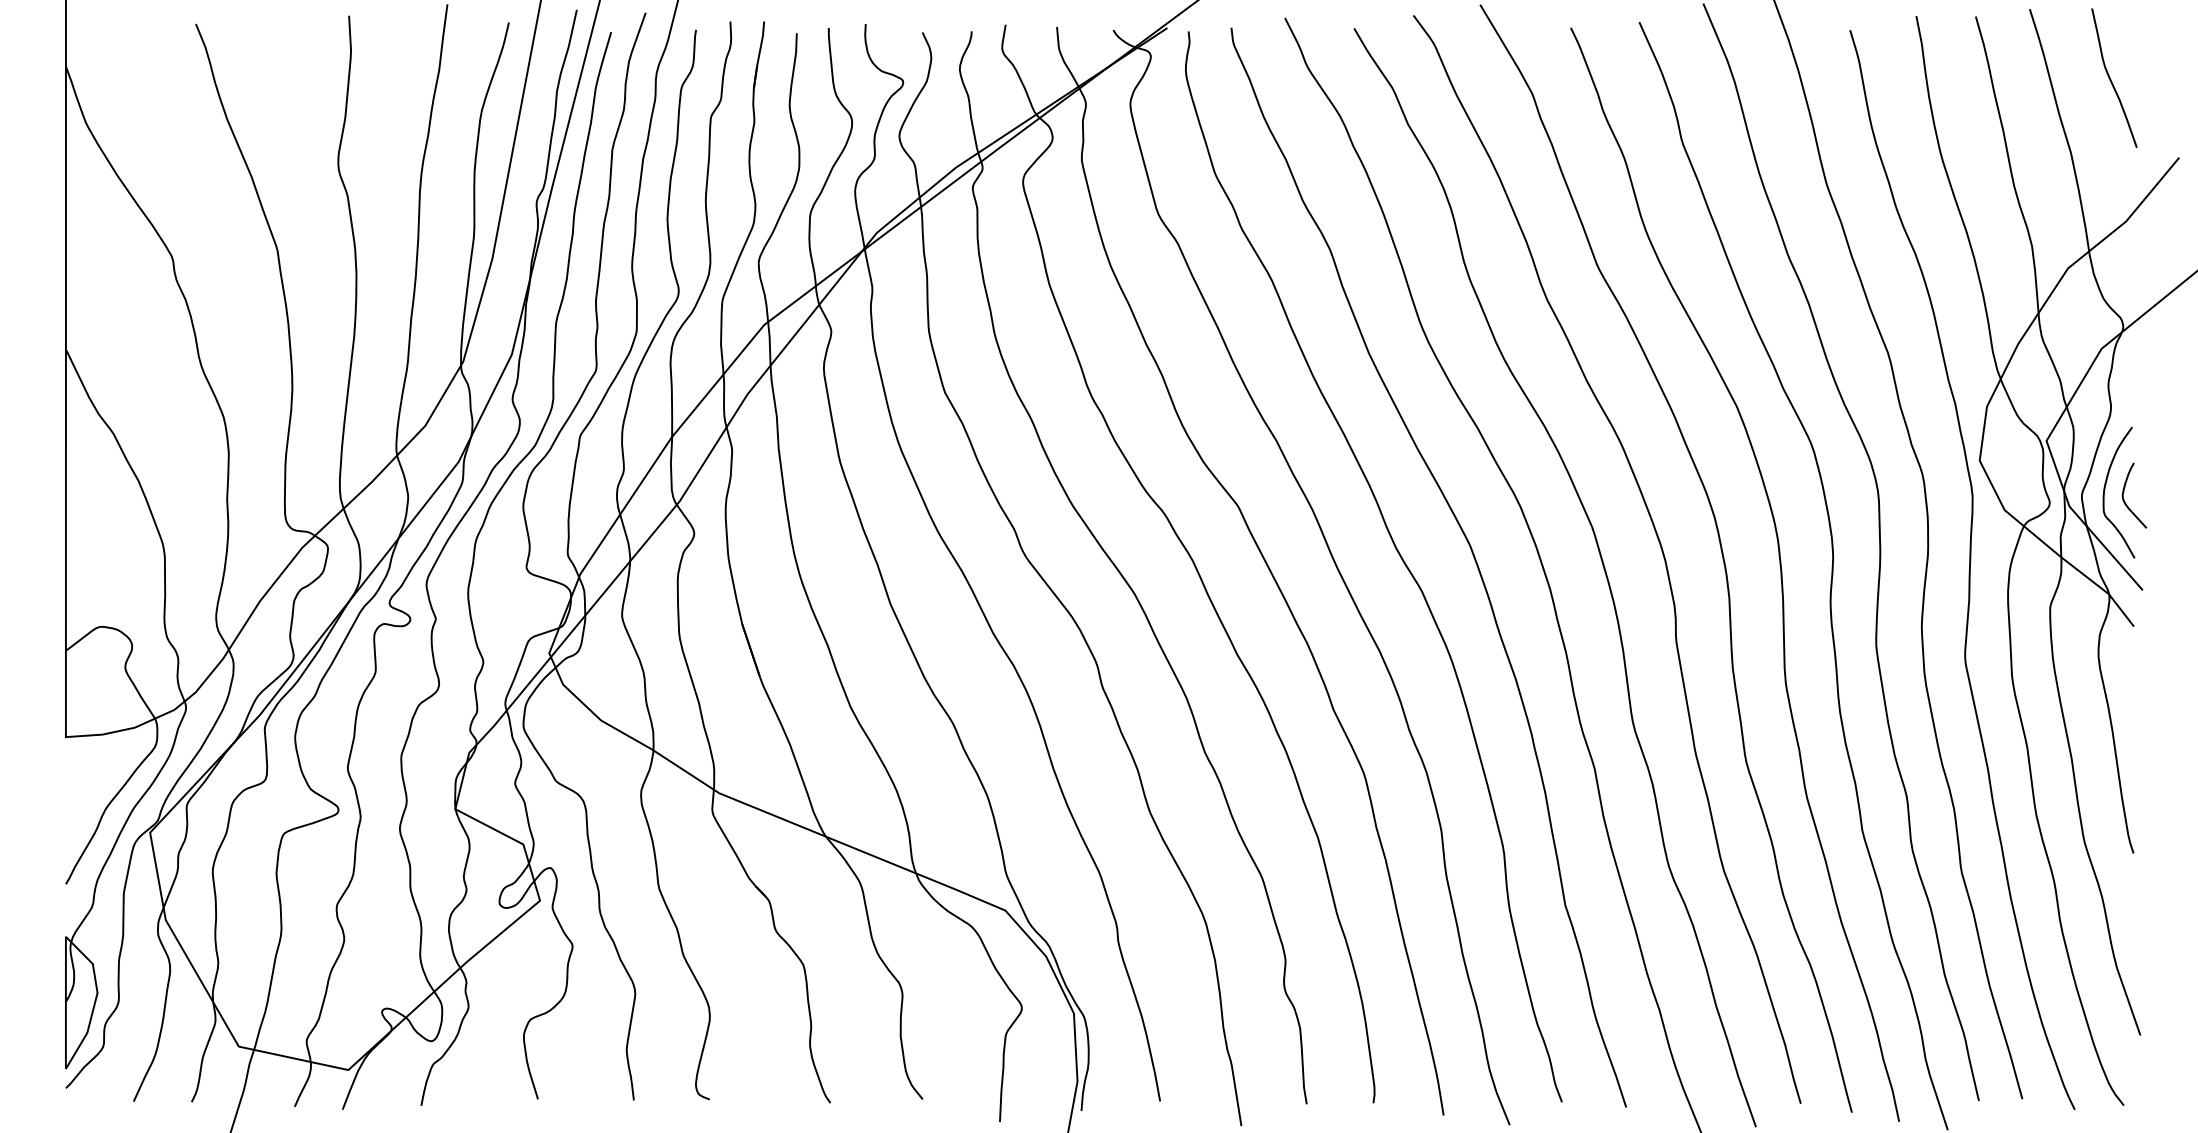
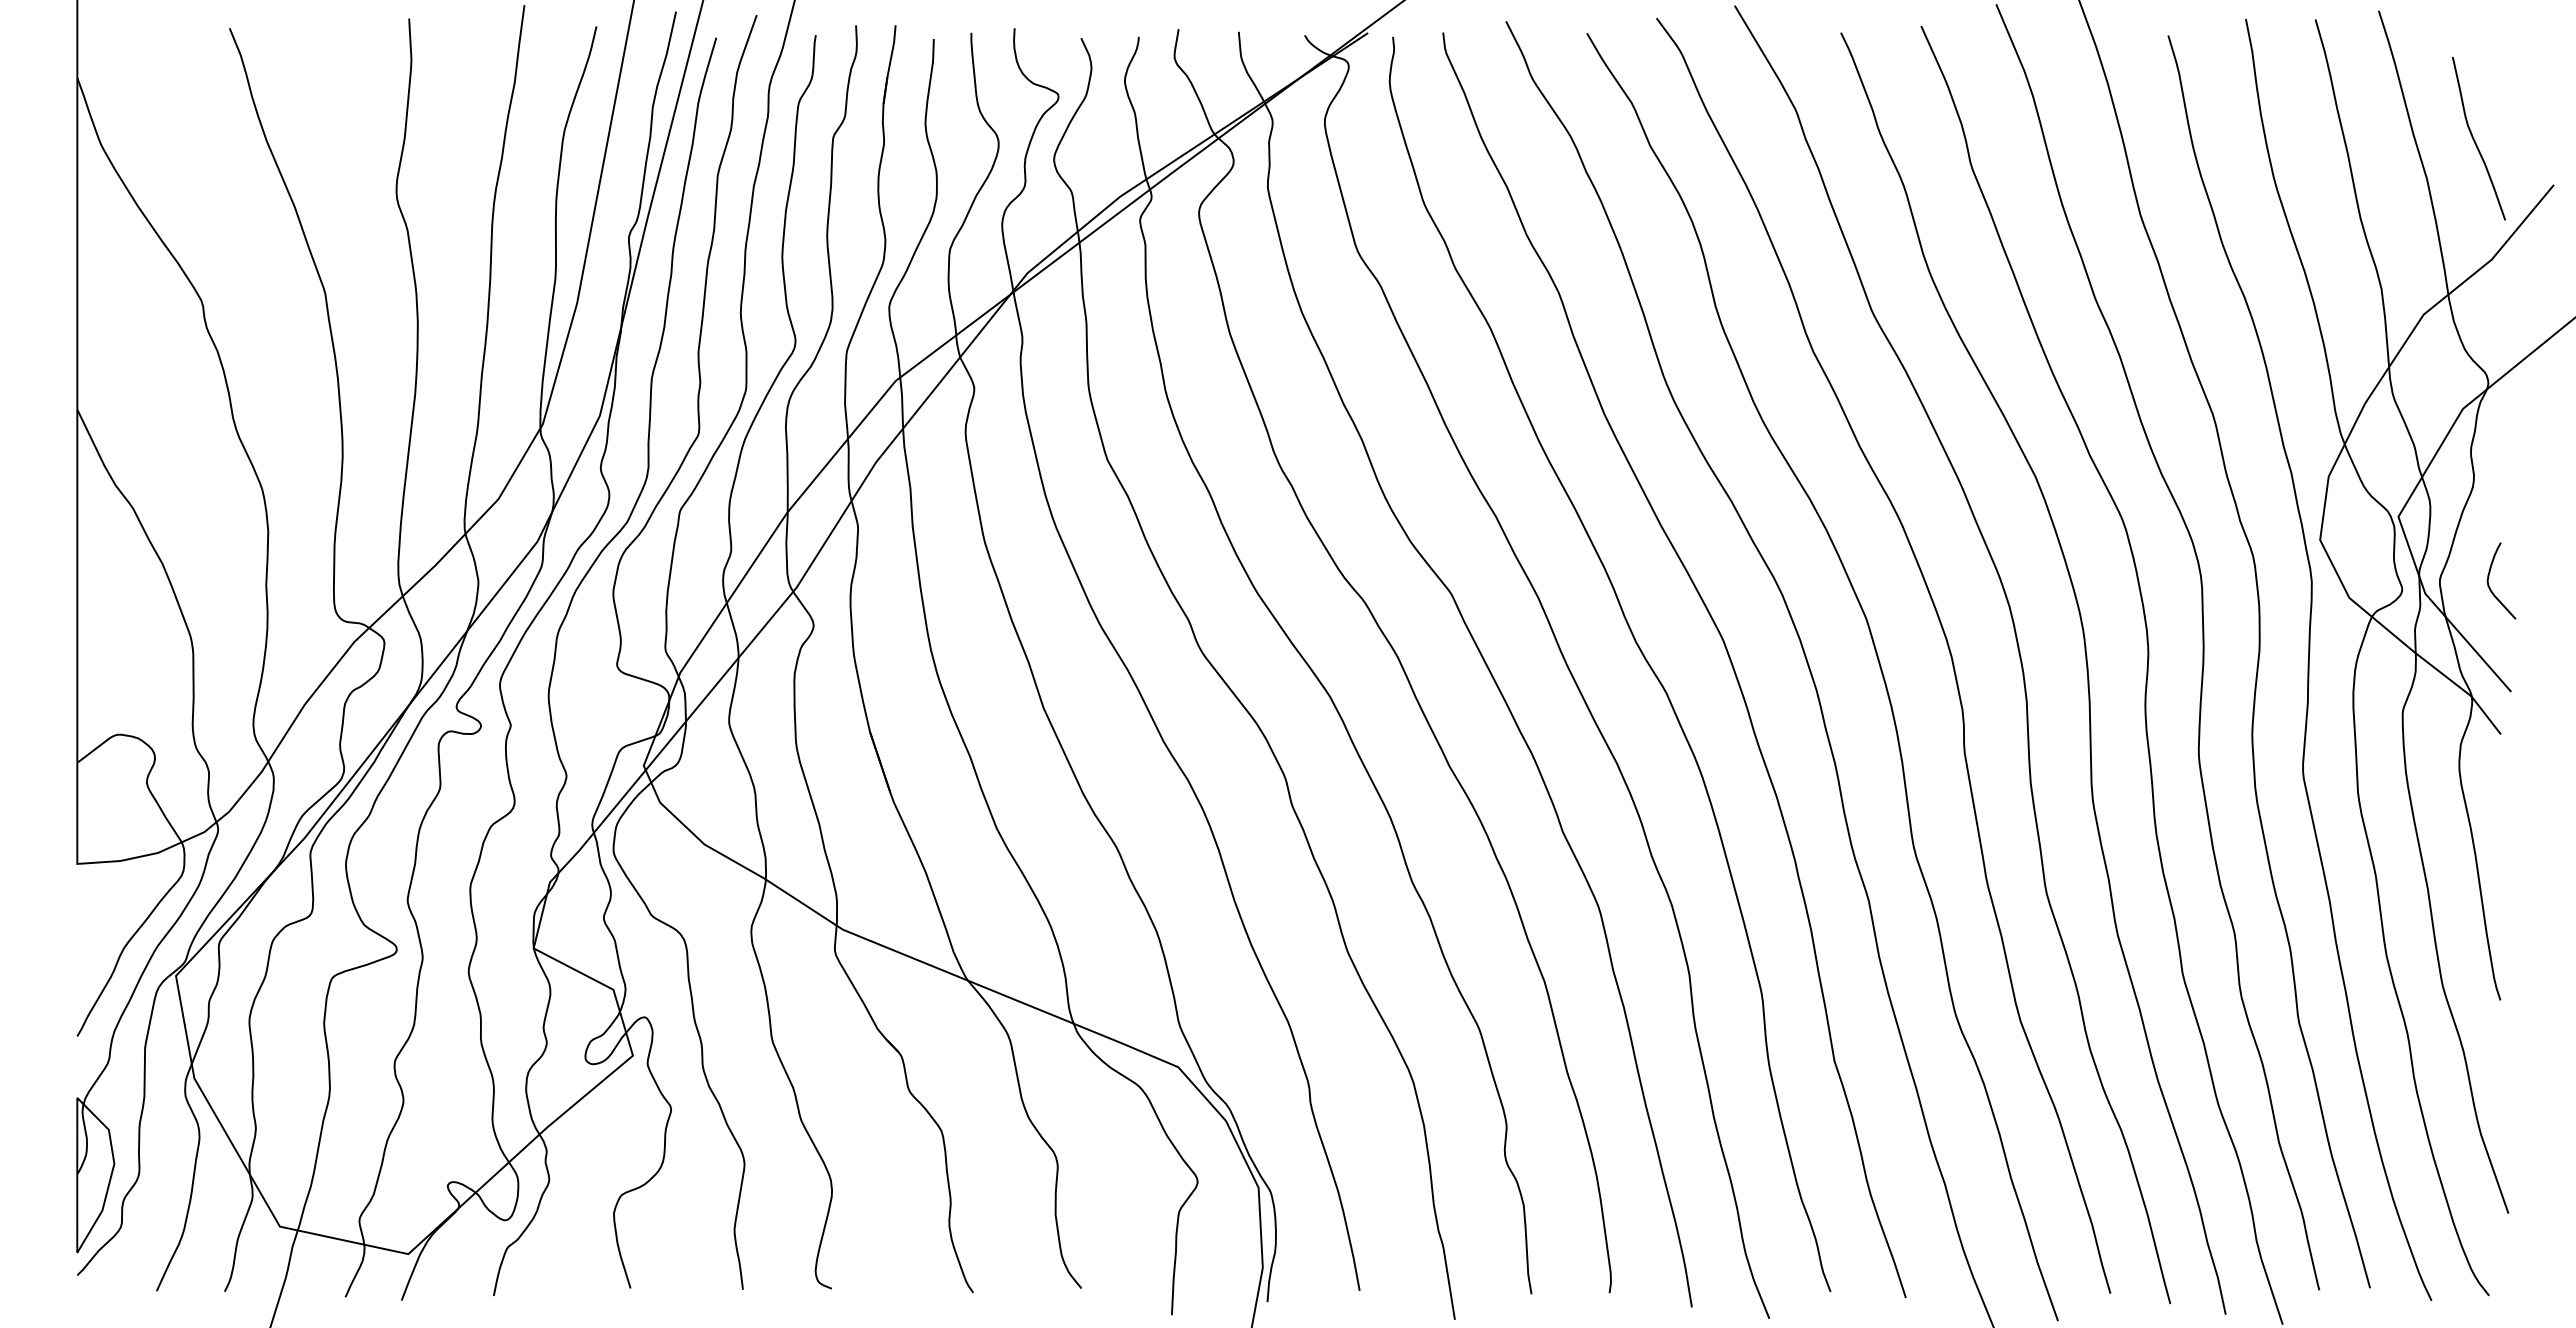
curve: (2111, 79) -> (2475, 140), moved
curve: (2105, 489) -> (2467, 573), removed

